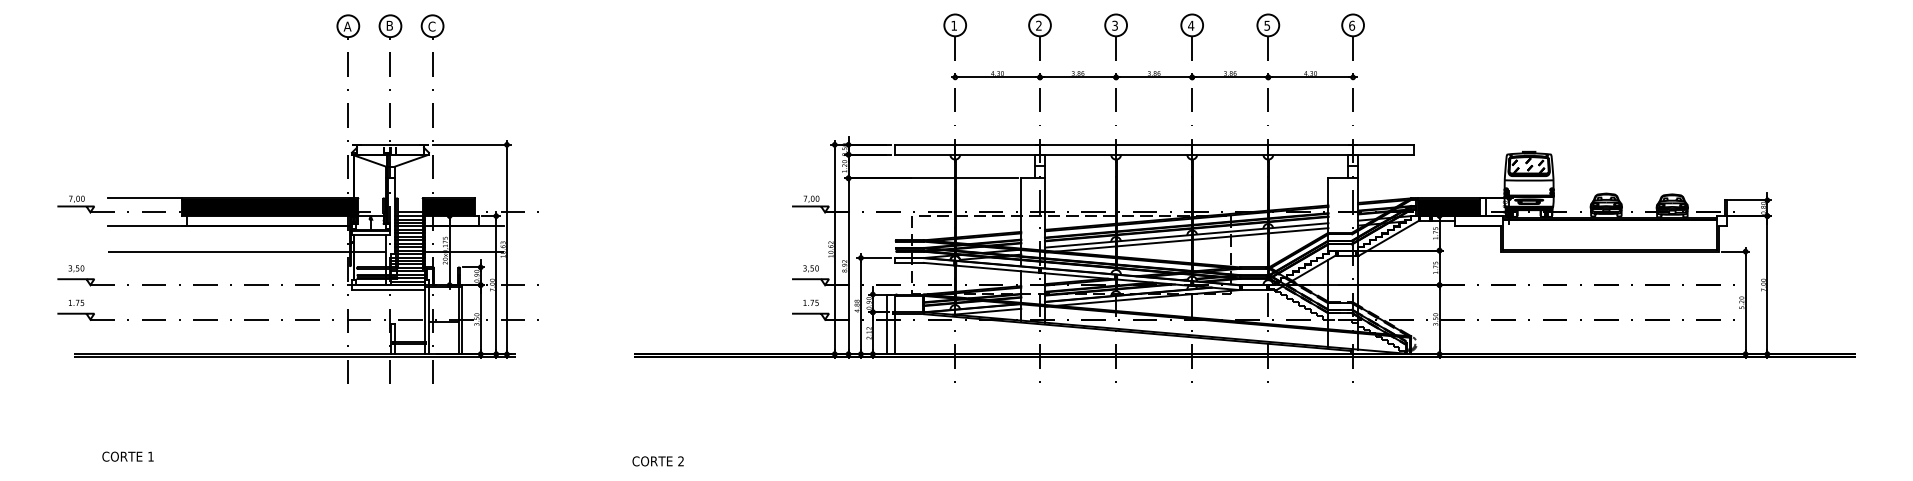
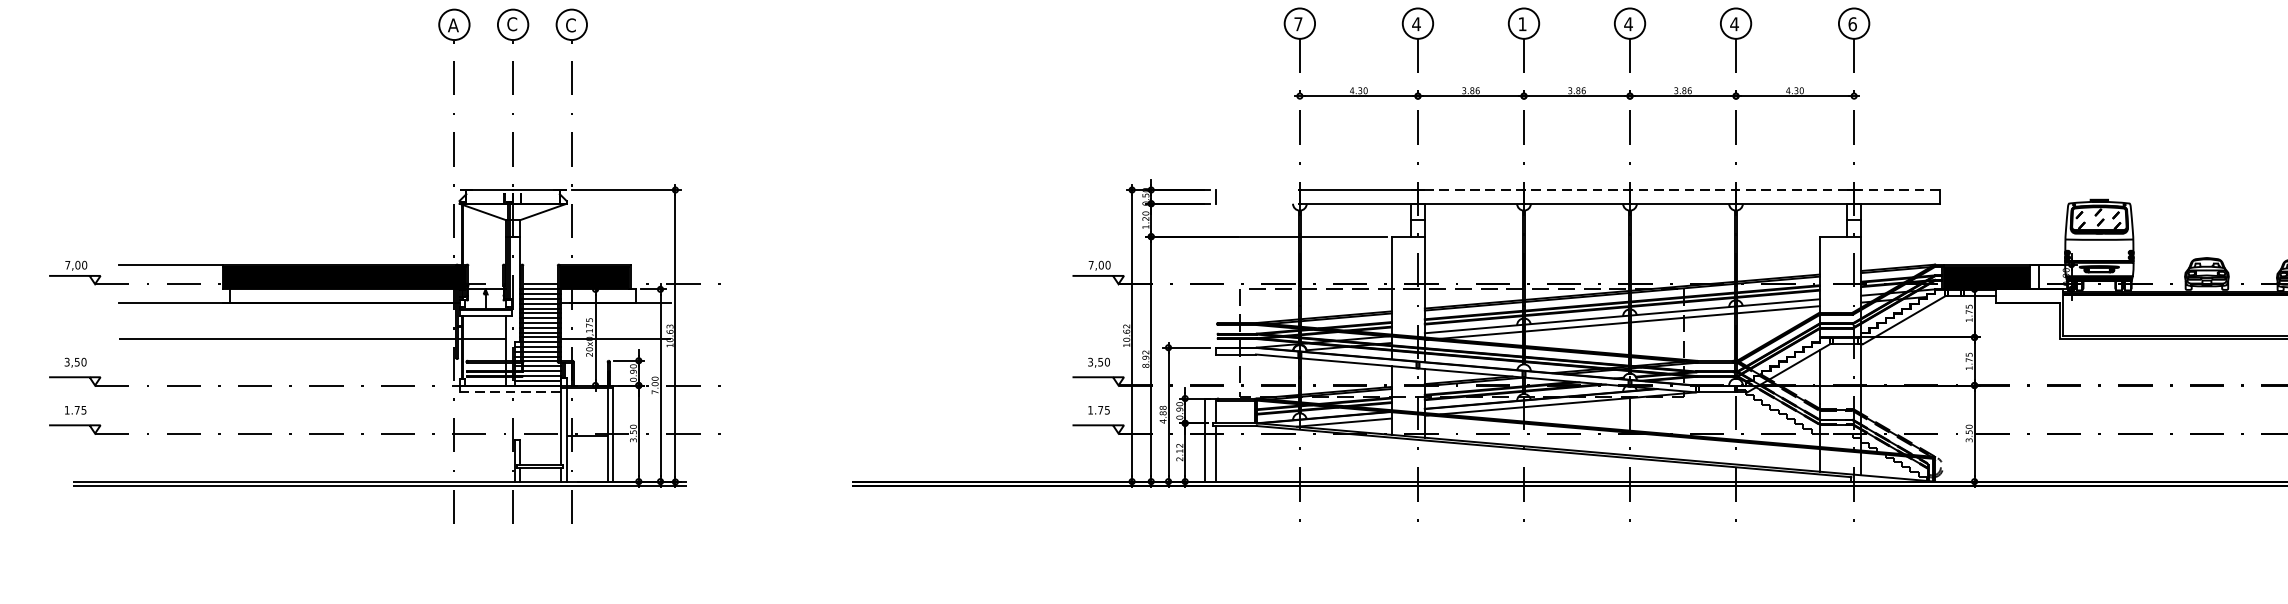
text: (389, 25) -> (511, 23), B -> C
text: (953, 25) -> (1297, 23), 1 -> 7
text: (1038, 25) -> (1415, 23), 2 -> 4
text: (1114, 25) -> (1521, 23), 3 -> 1
text: (1267, 25) -> (1734, 23), 5 -> 4
line: (923, 144) -> (1255, 189), removed
line: (1229, 144) -> (1681, 189), solid -> dashed
line: (923, 154) -> (1255, 203), removed
line: (389, 290) -> (511, 392), solid -> dashed

